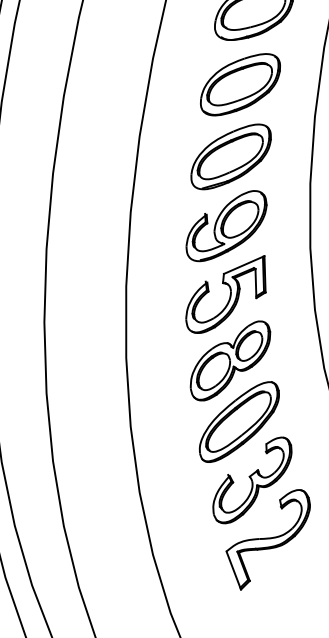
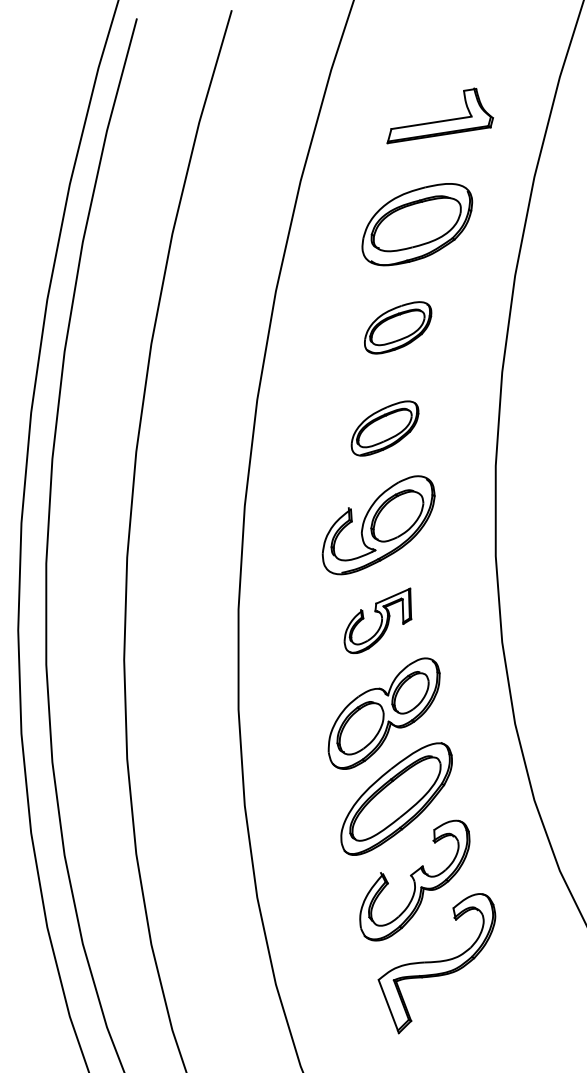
part: (240, 84) -> (397, 327), size x0.6
part: (230, 156) -> (384, 428), size x0.6
part: (225, 294) -> (377, 620), size x0.6

